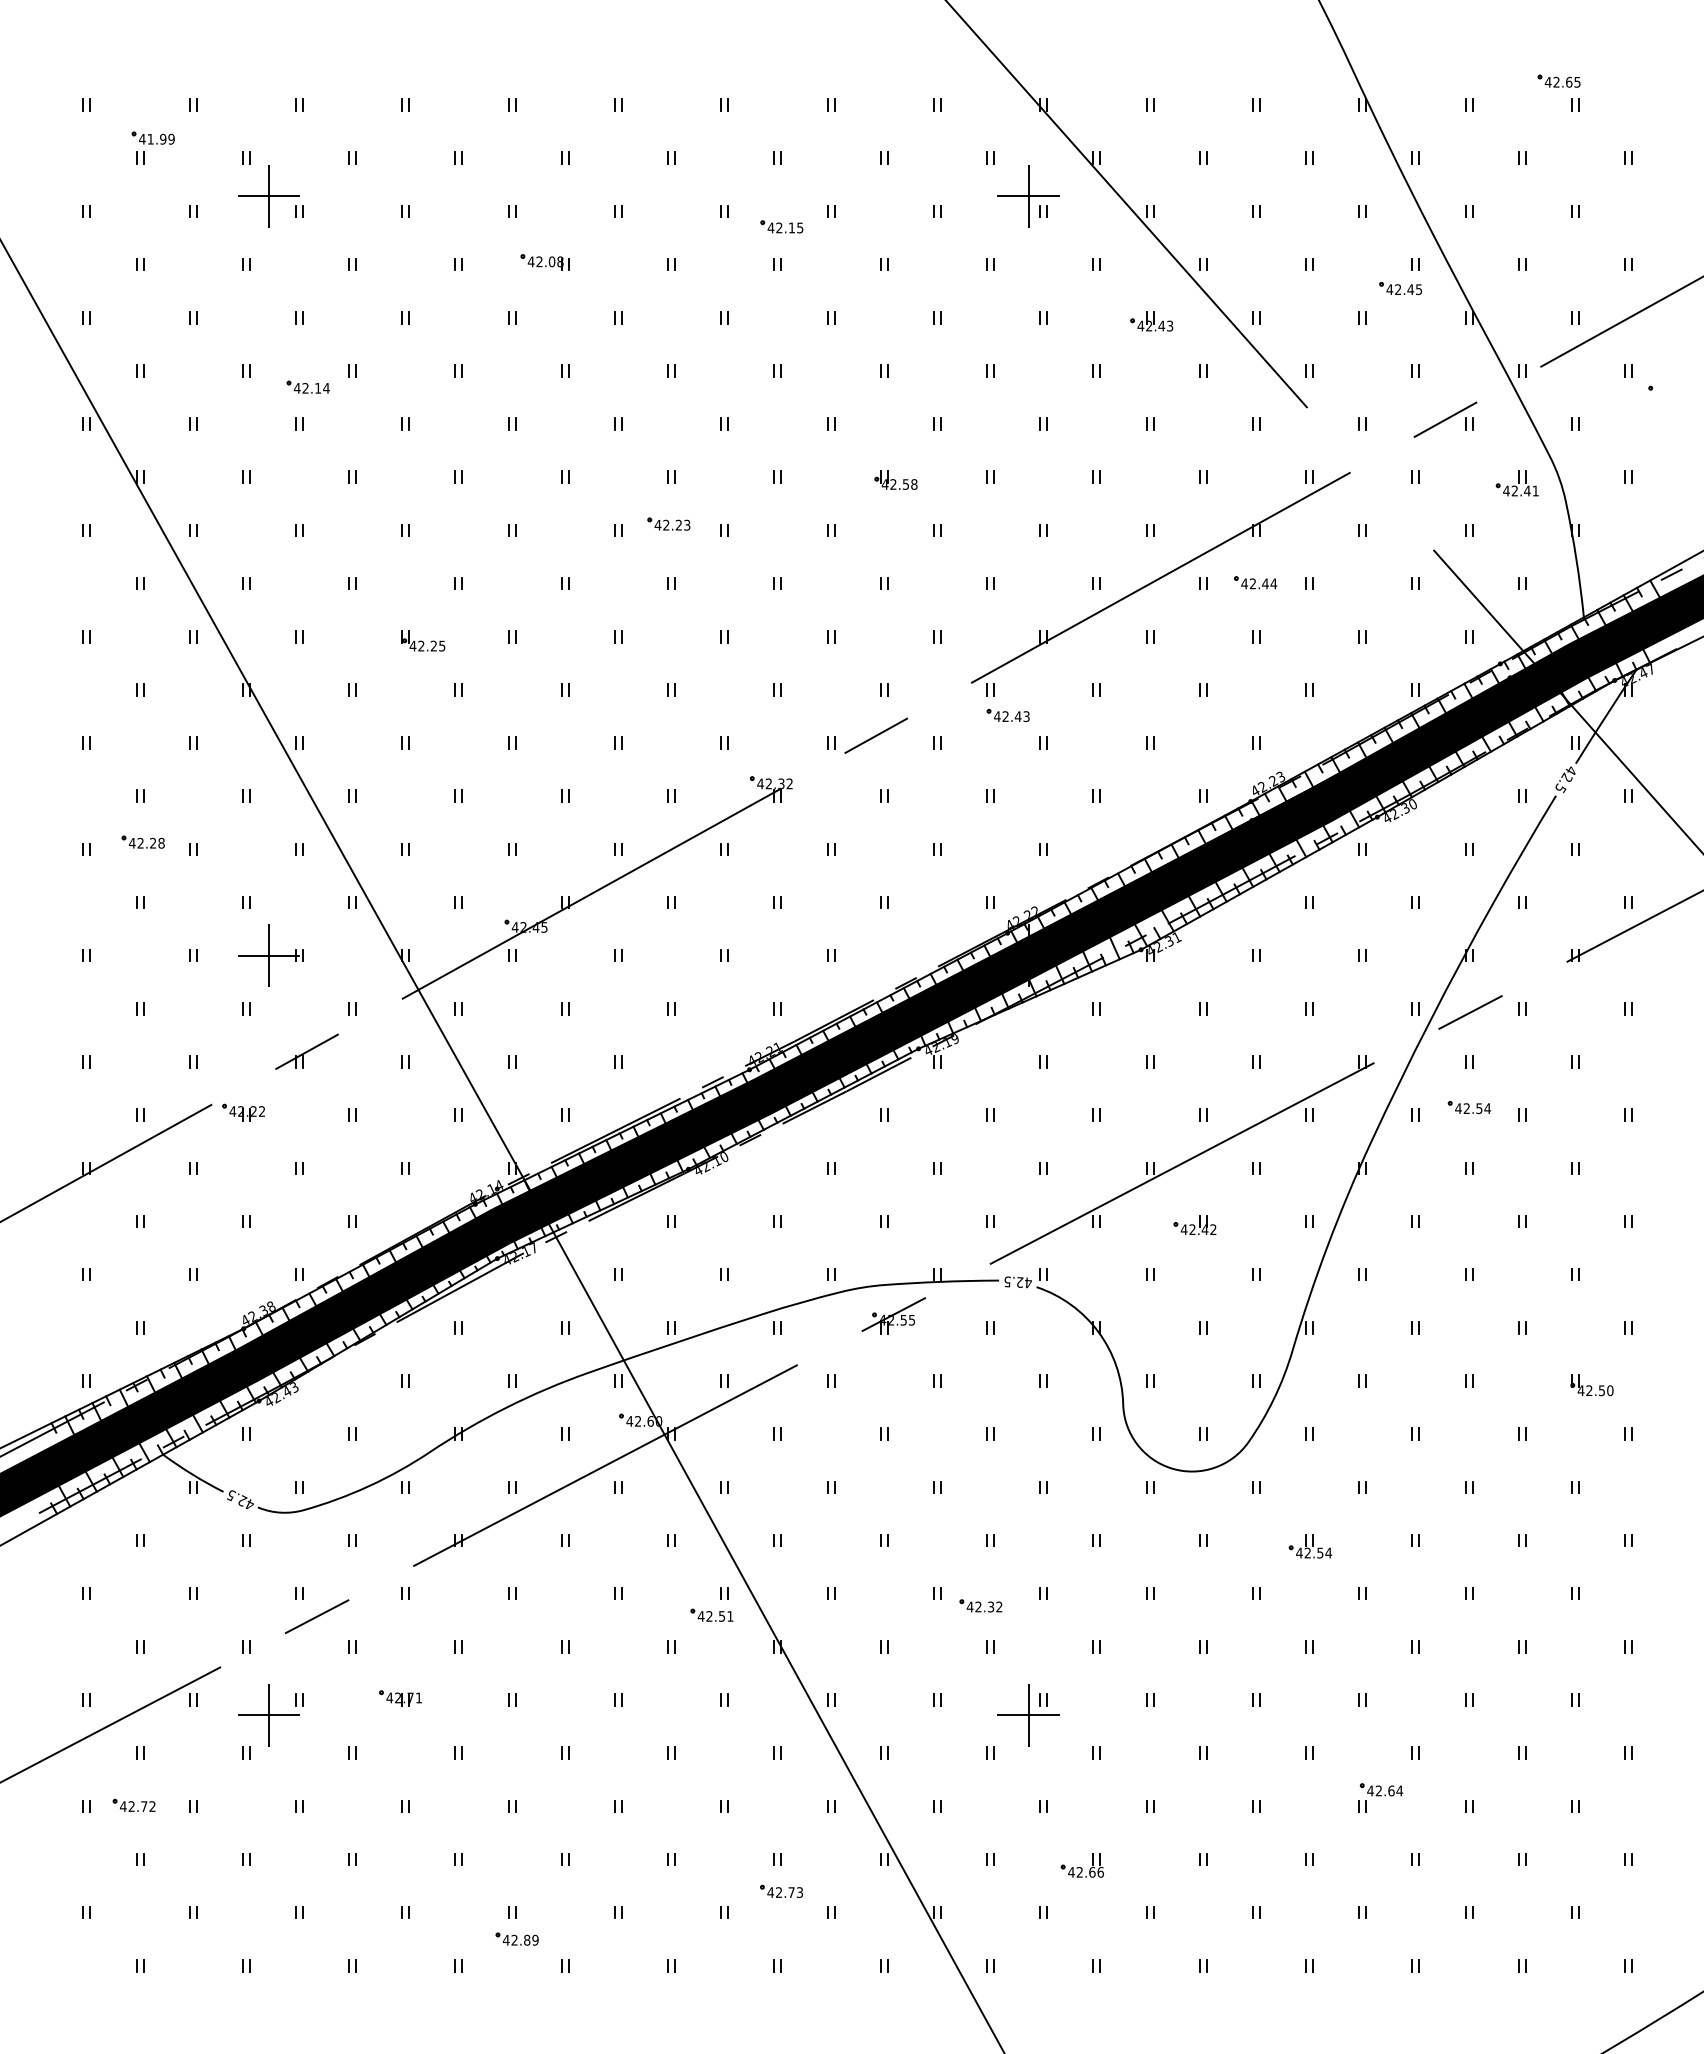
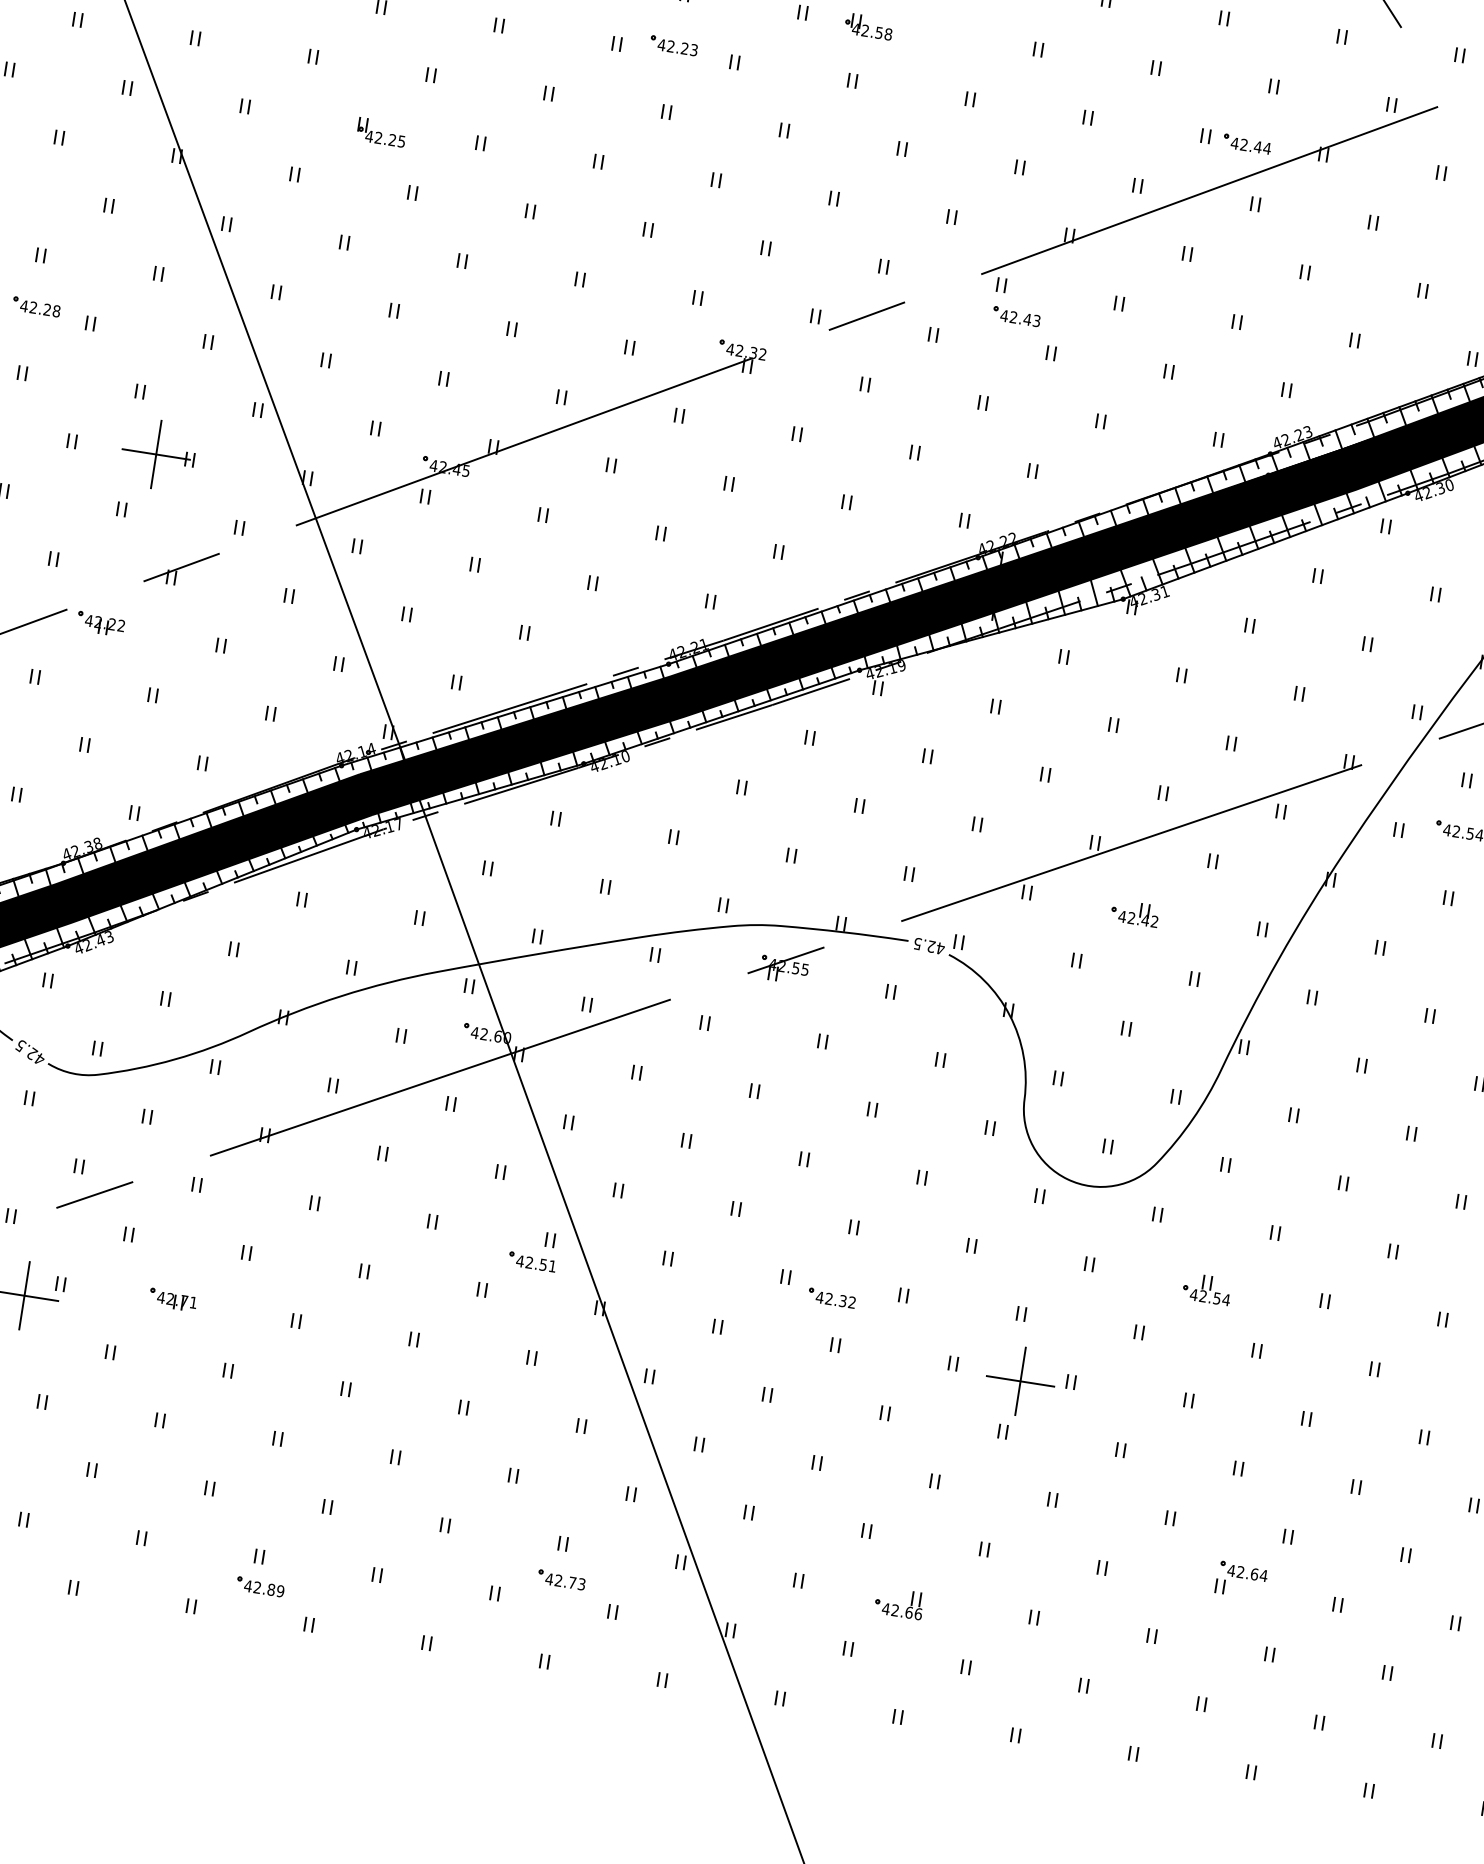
part: (895, 479) -> (868, 25), moved
part: (1255, 582) -> (1247, 143), moved
part: (1028, 1715) -> (1020, 1381), moved

